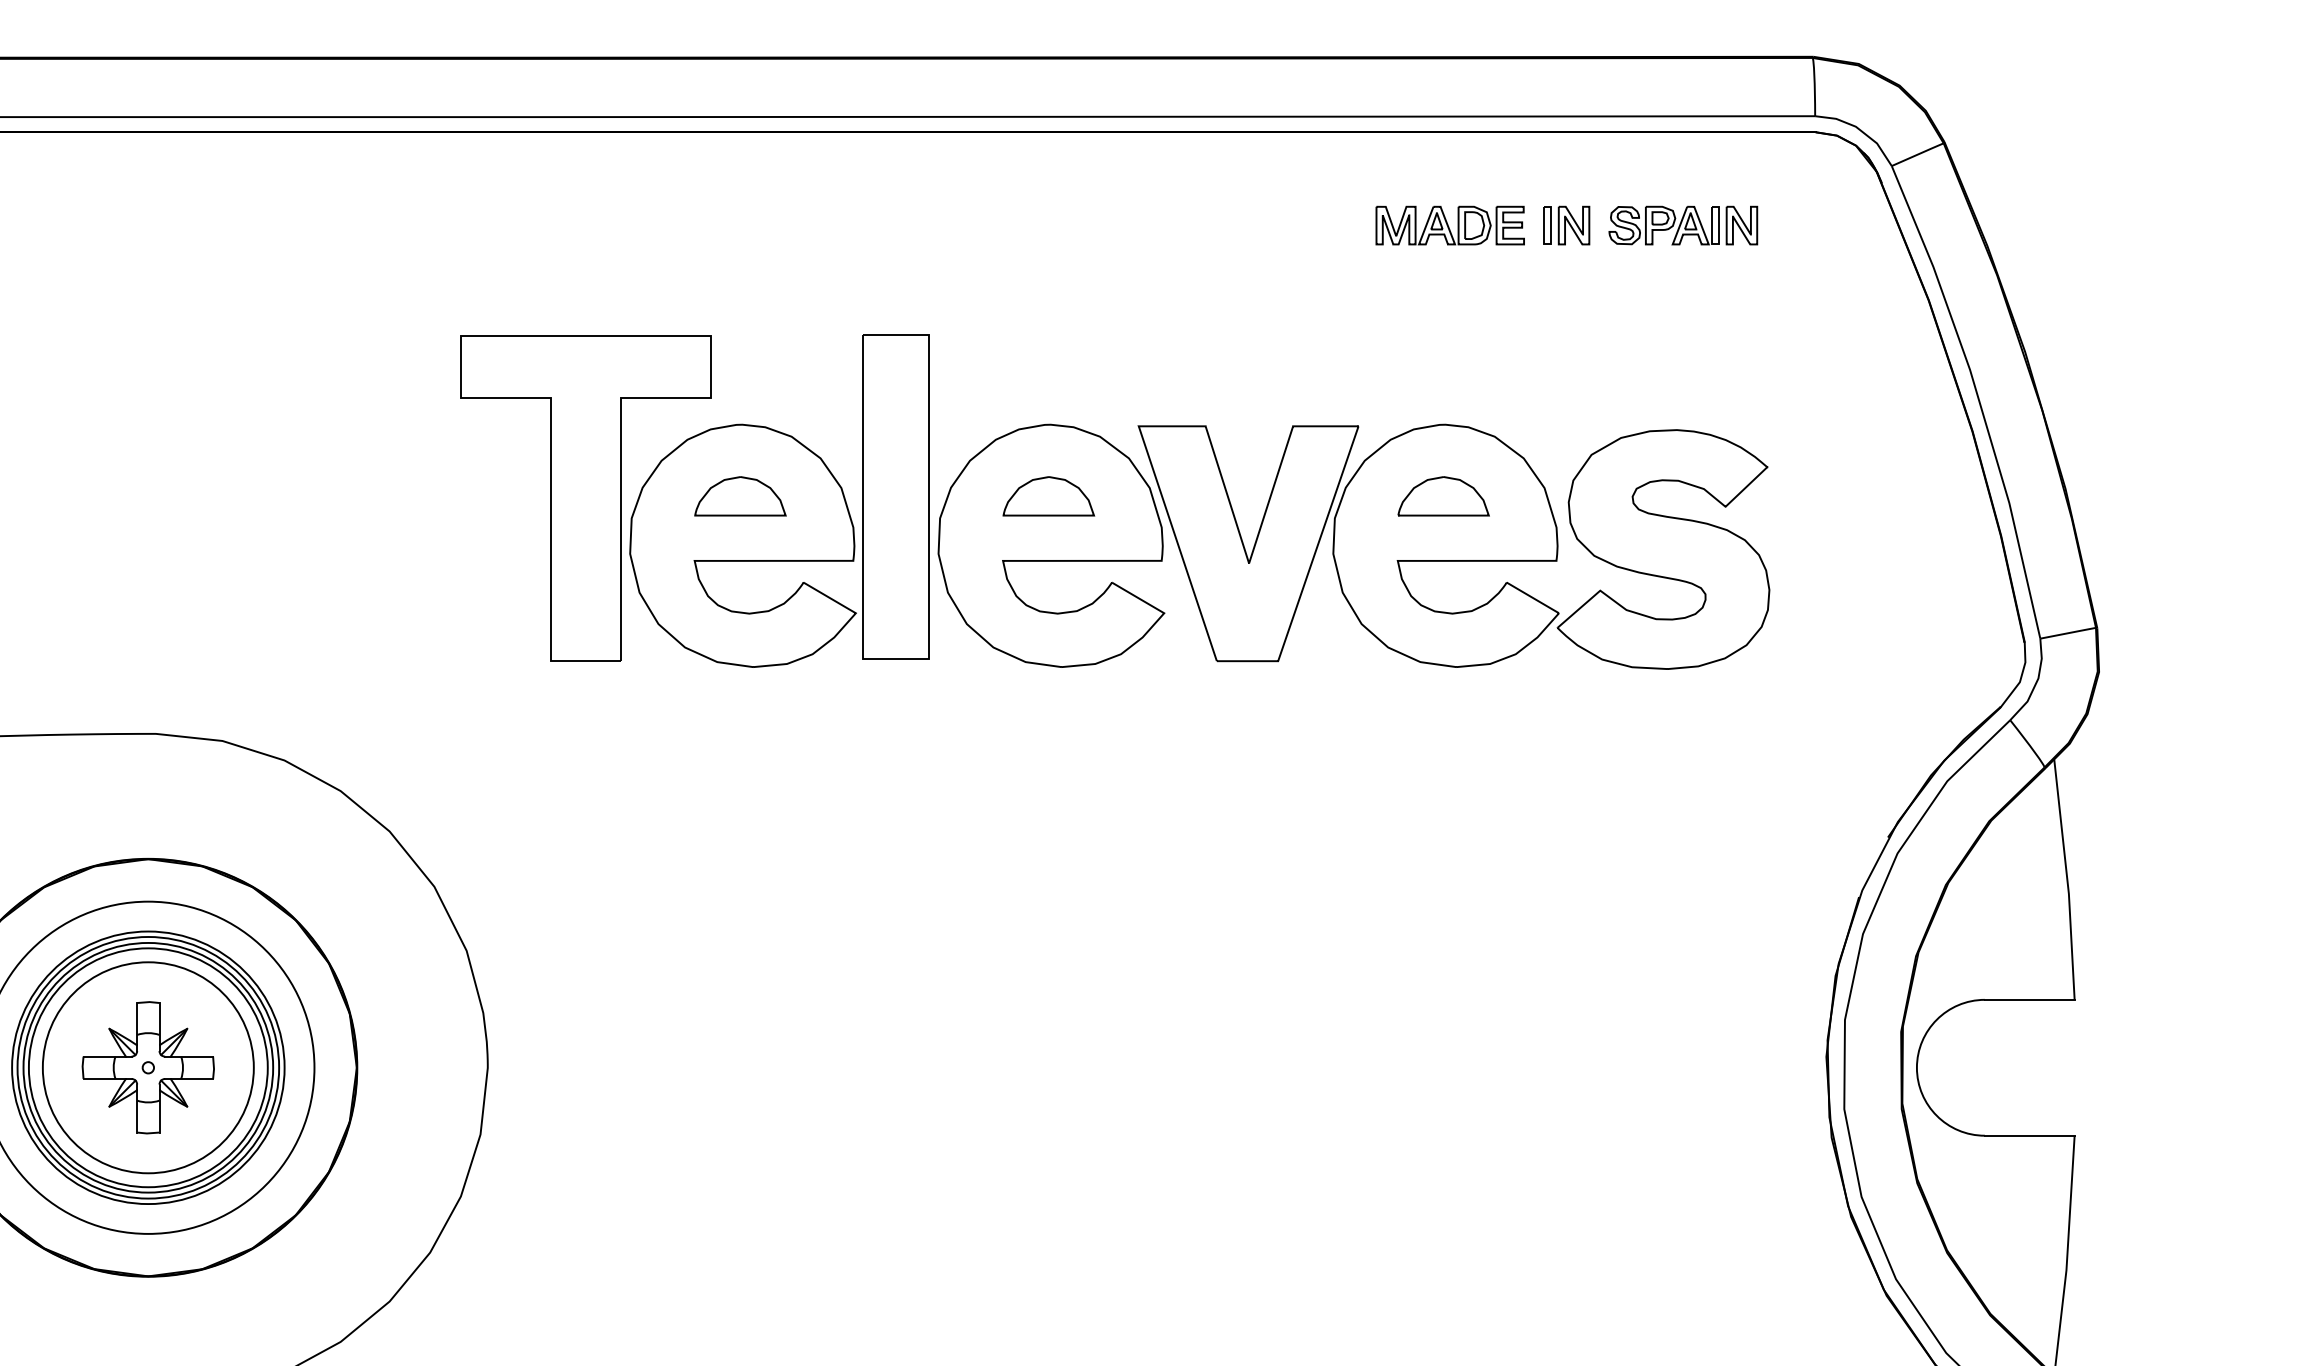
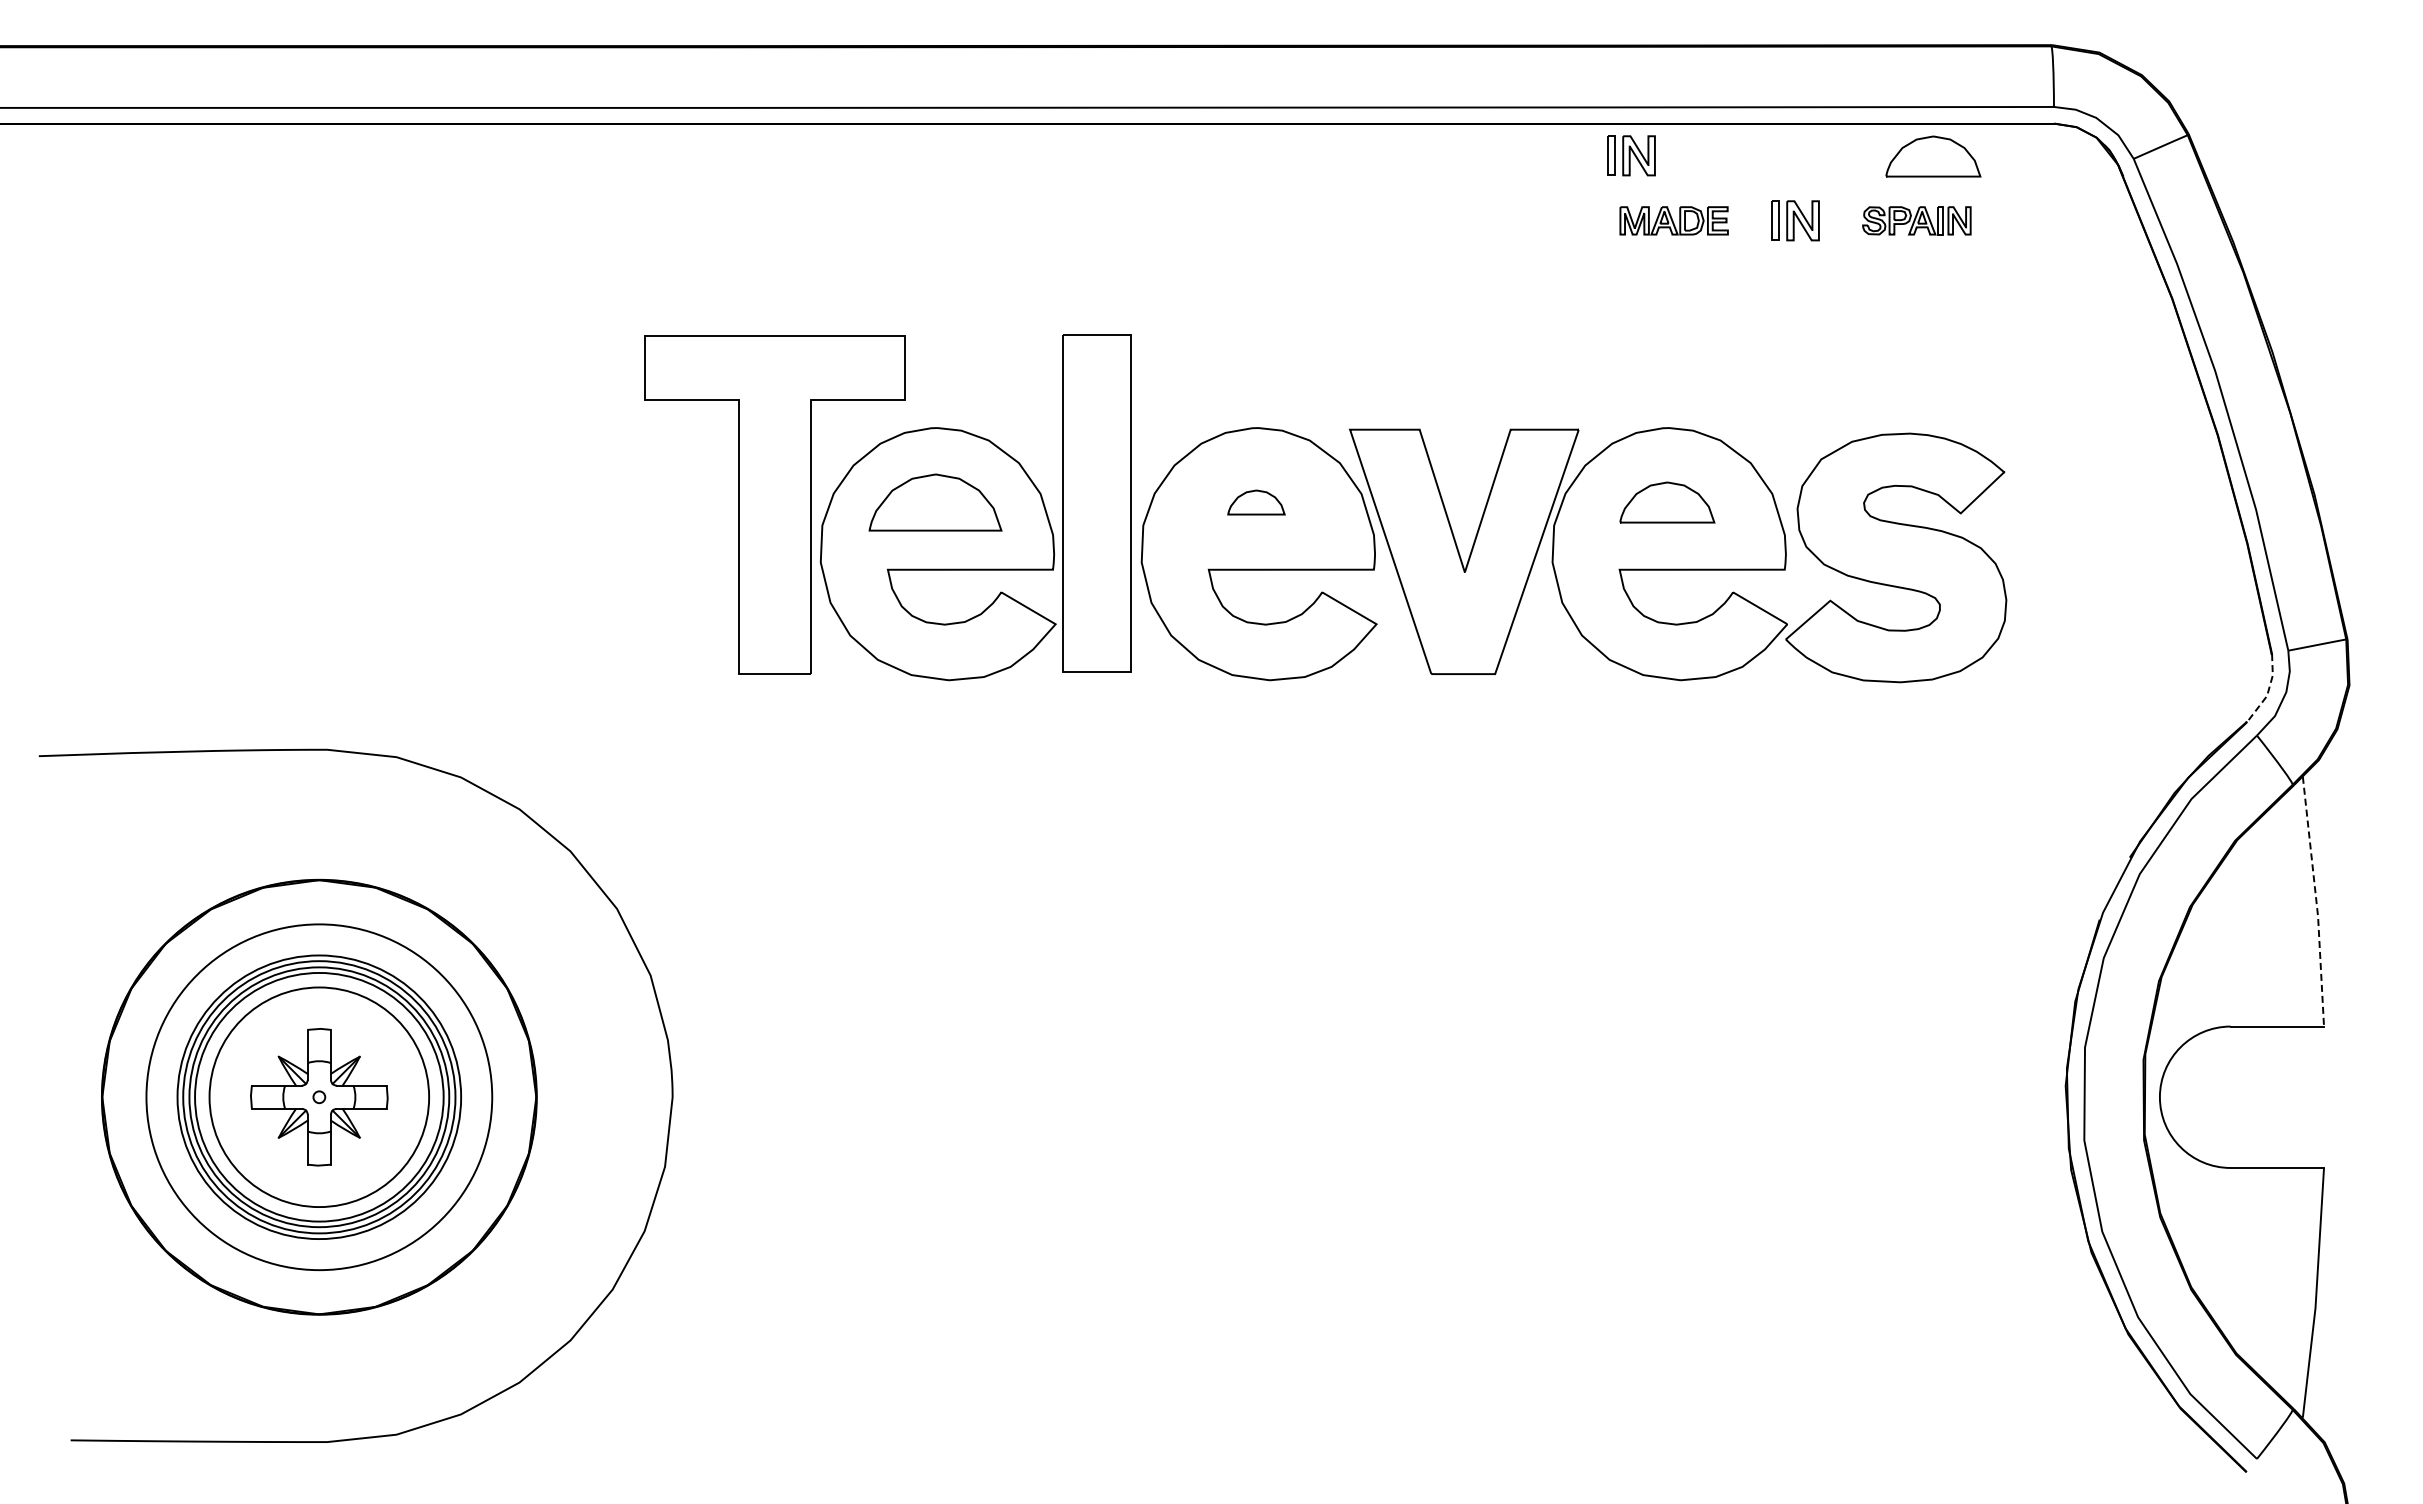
part: (1409, 162) -> (1631, 155), added
part: (1699, 163) -> (1933, 156), added
part: (1449, 225) -> (1673, 220), size x0.7
part: (1683, 225) -> (1916, 220), size x0.7
part: (740, 496) -> (935, 502), size x1.4
part: (1048, 496) -> (1256, 502), size x0.6
line: (2021, 677) -> (2268, 691), solid -> dashed
line: (2067, 880) -> (2316, 902), solid -> dashed

